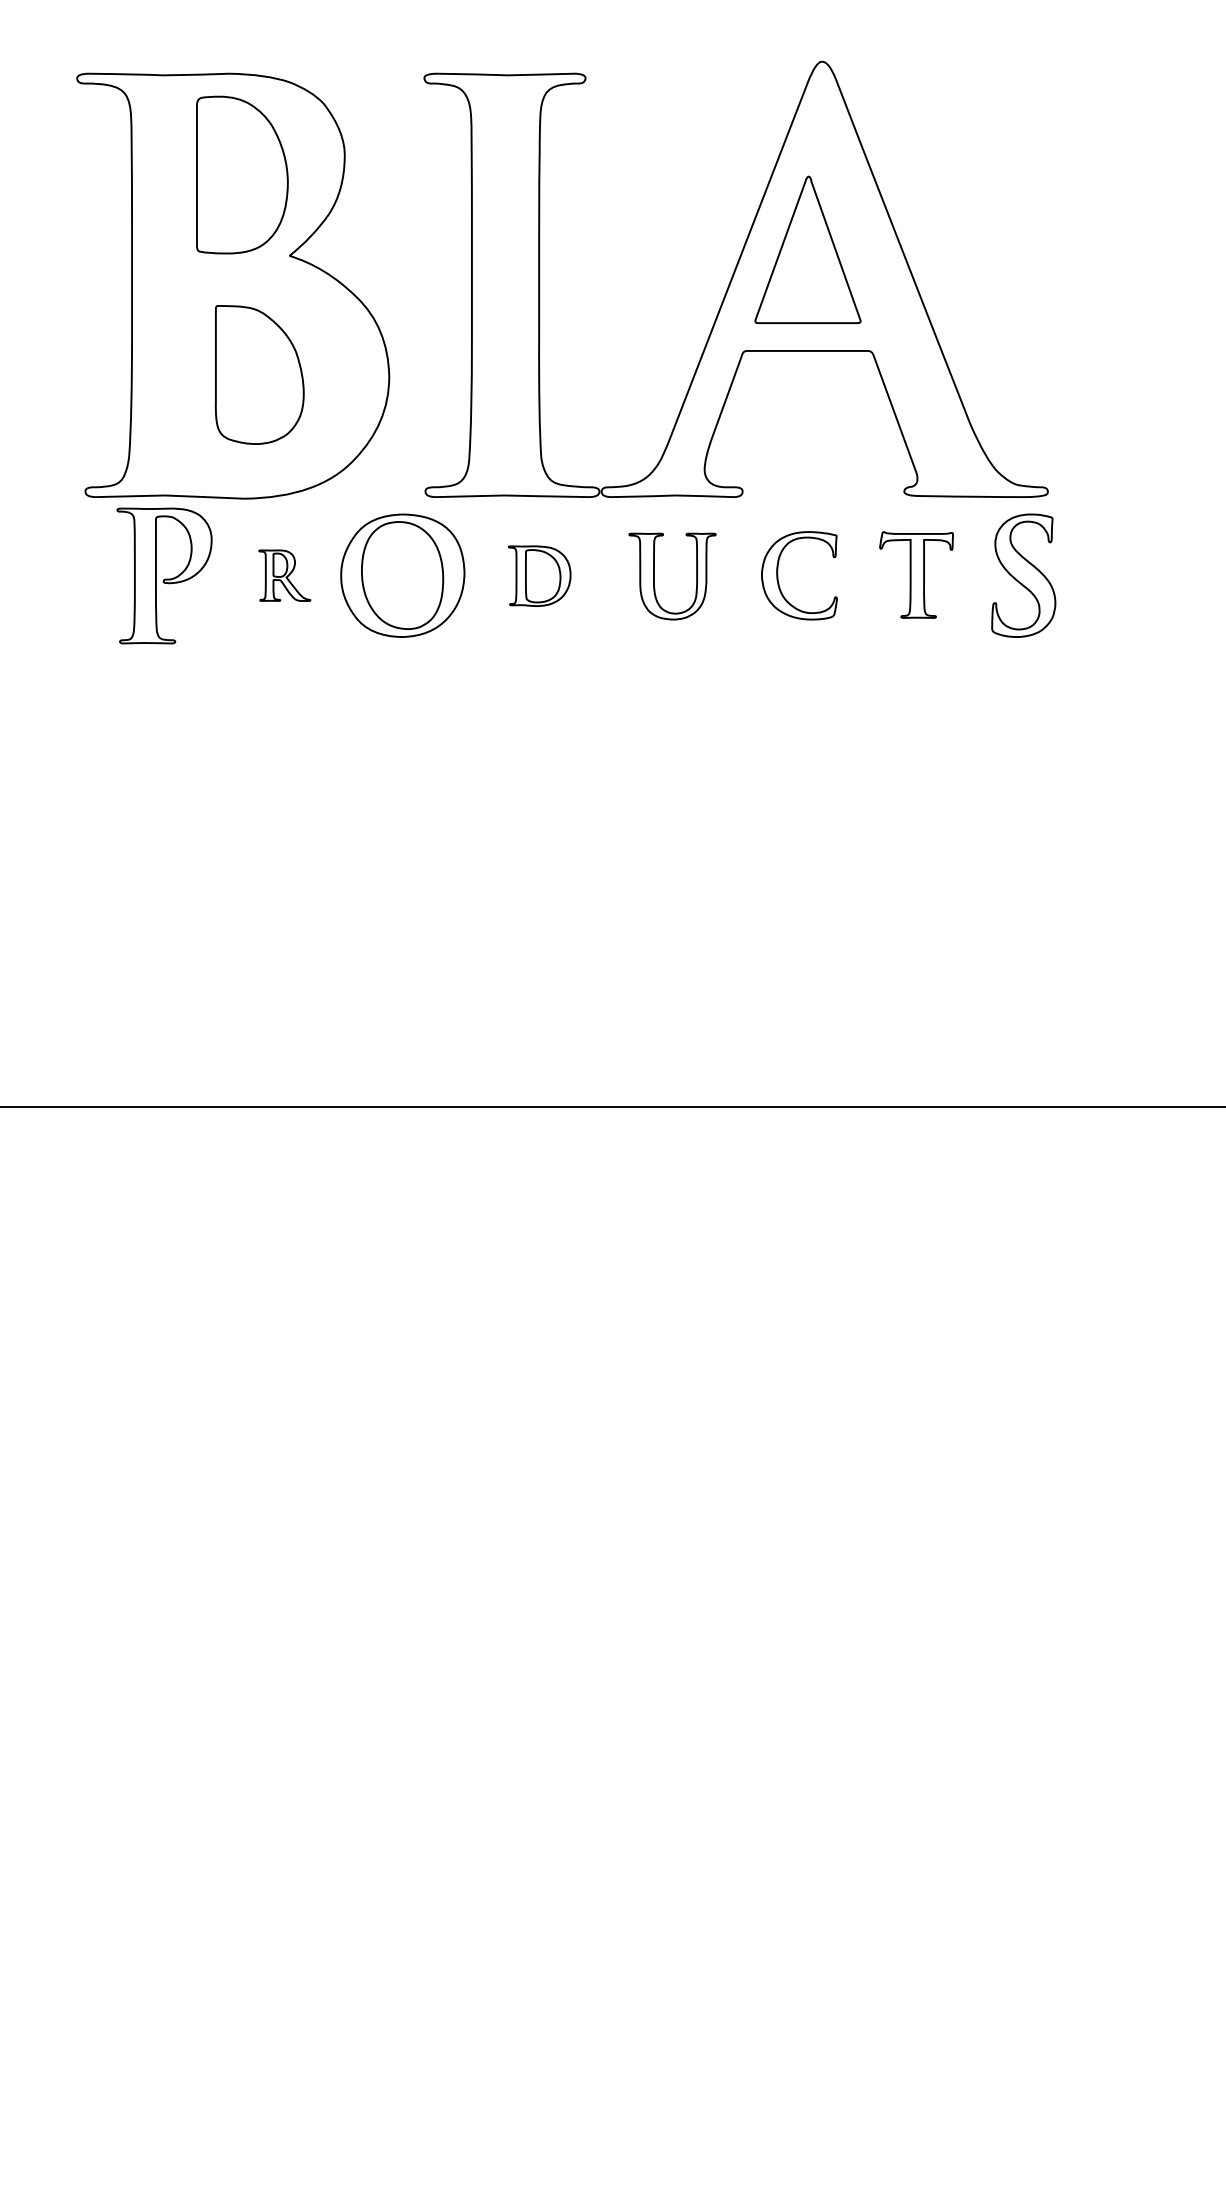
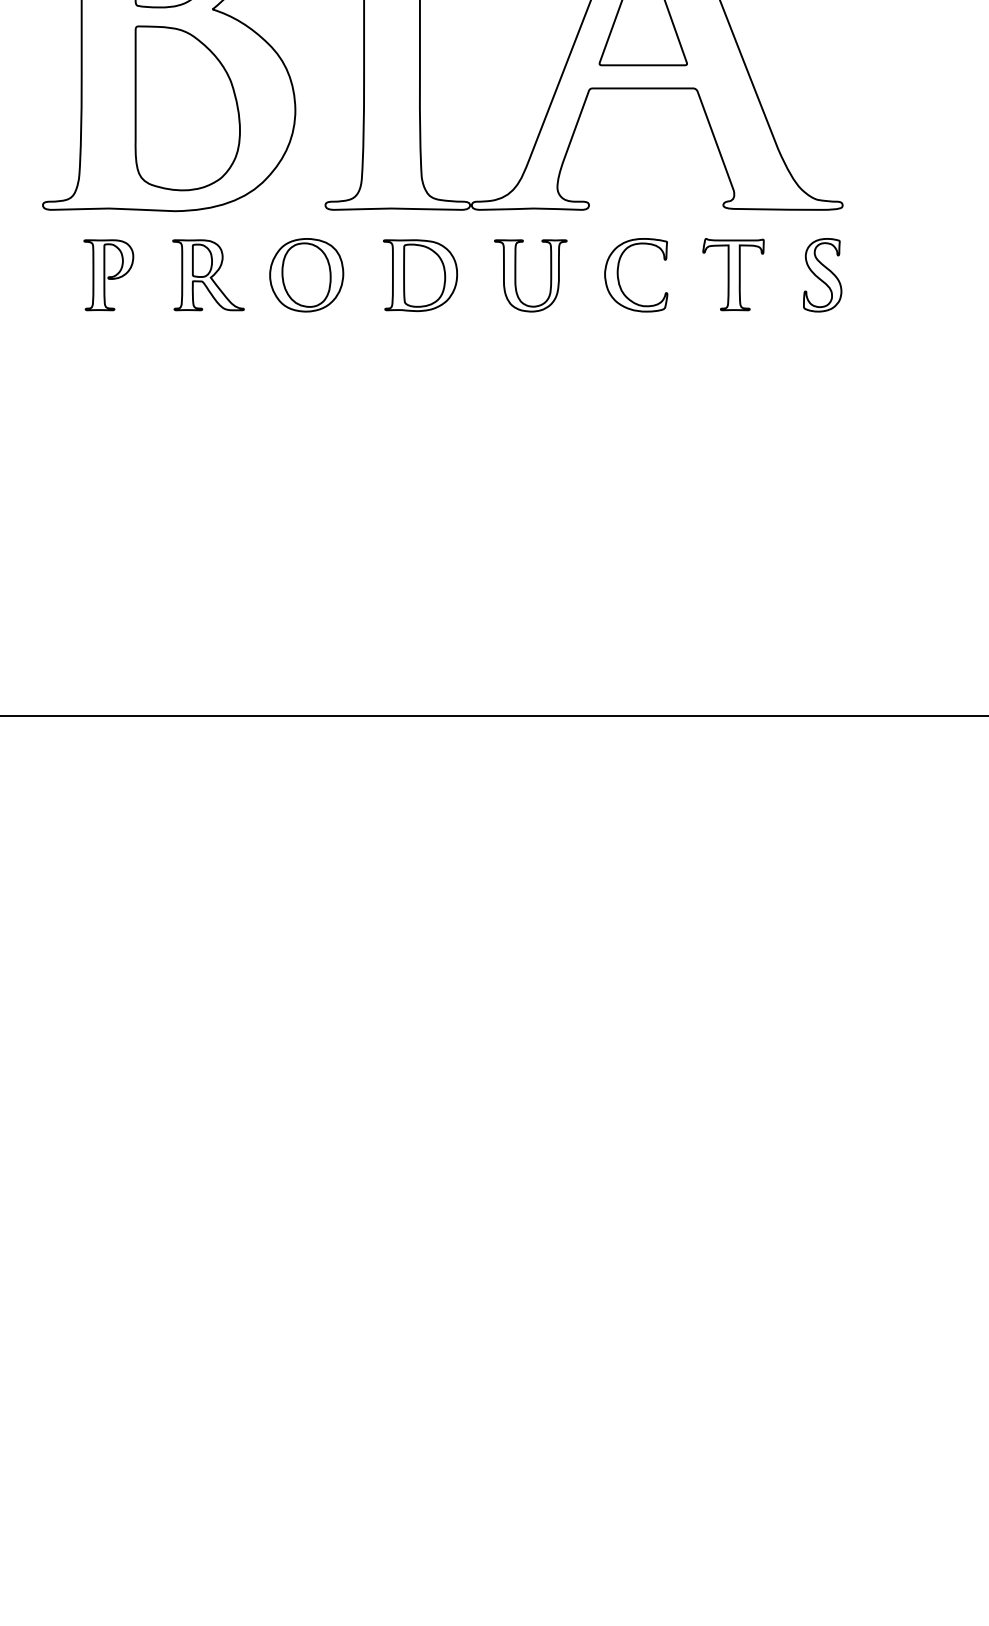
part: (259, 374) -> (187, 107), size x1.43
part: (164, 575) -> (108, 275), size x0.62
part: (284, 575) -> (208, 275), size x1.67
part: (402, 575) -> (306, 275), size x0.71
part: (539, 575) -> (420, 275), size x1.43
part: (1023, 575) -> (822, 275), size x0.71

